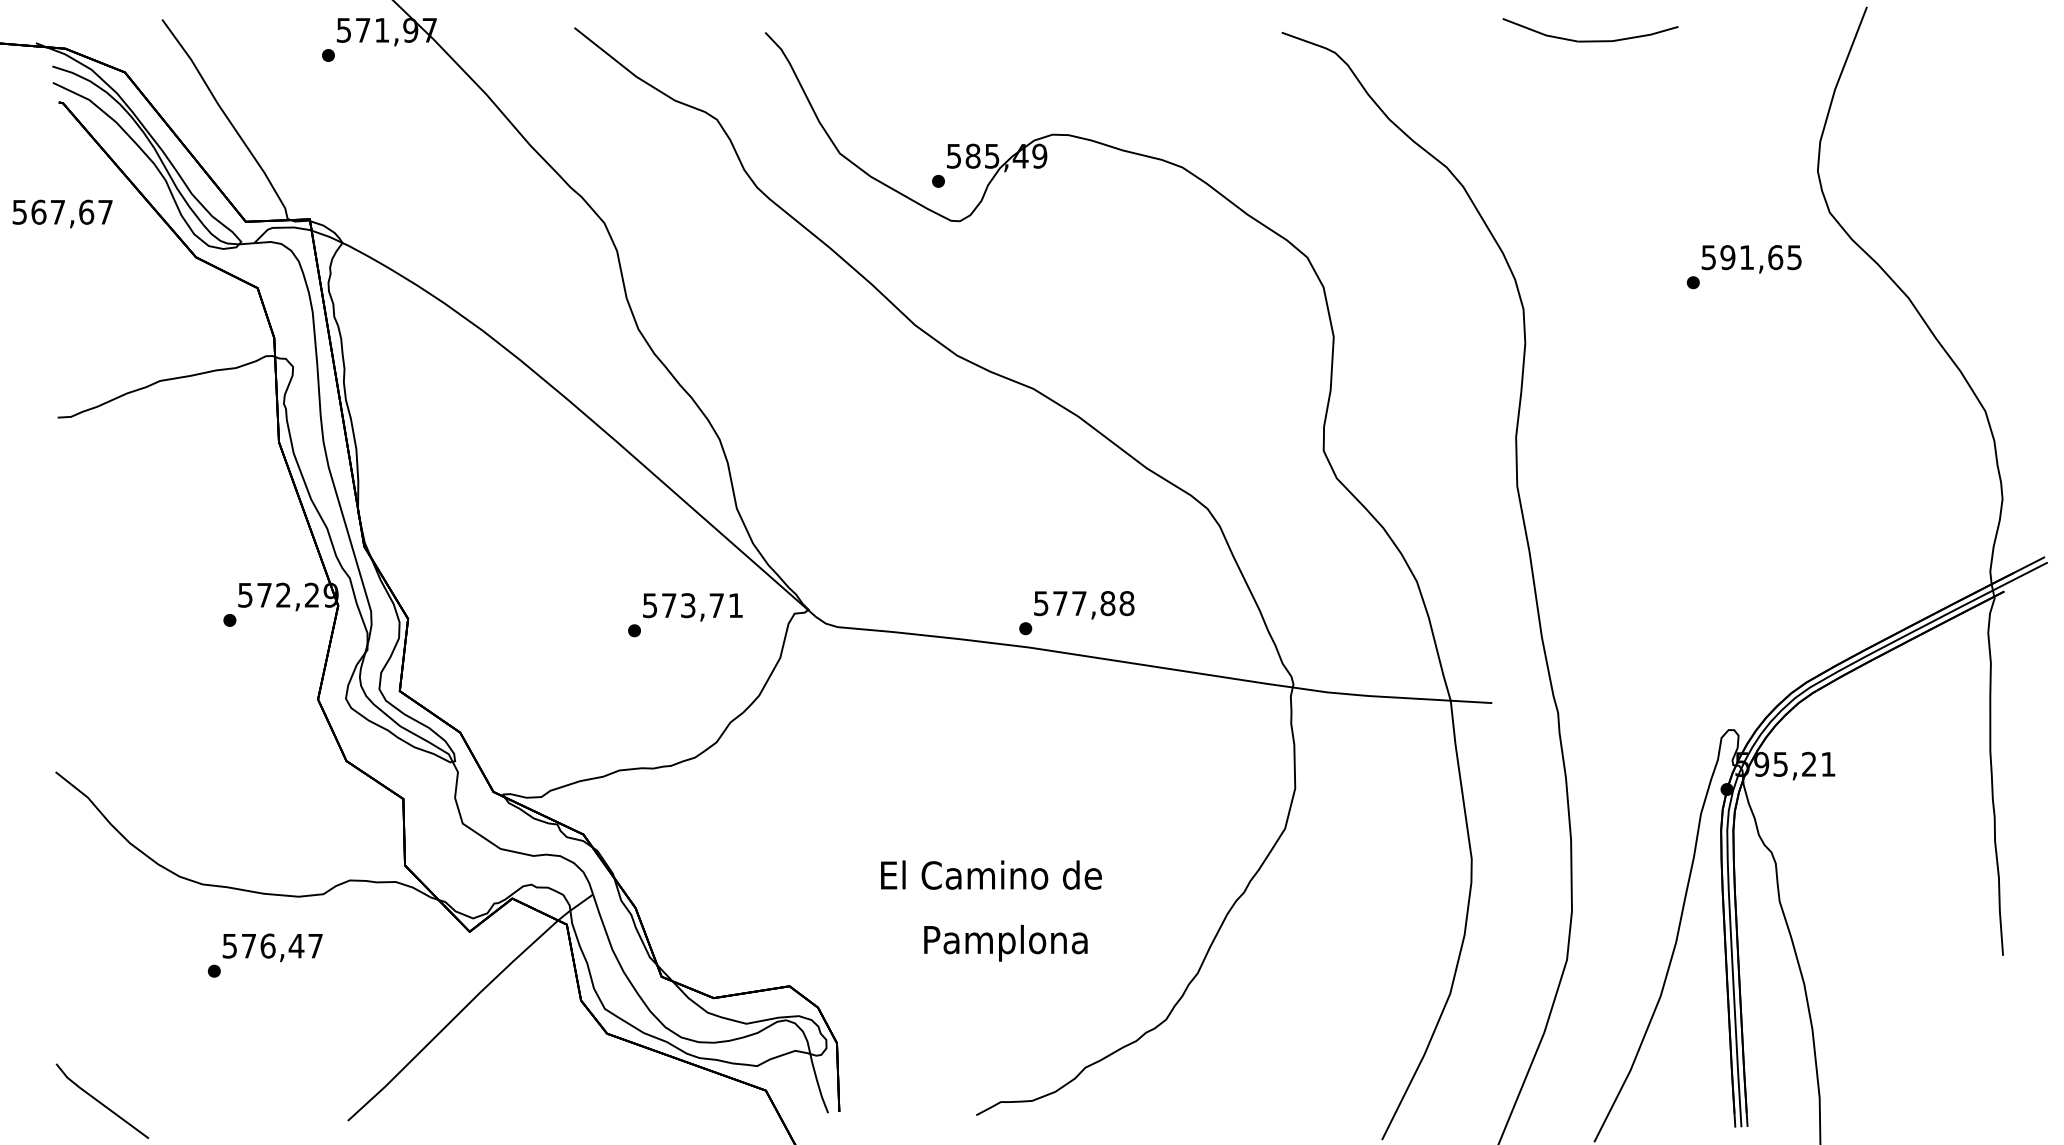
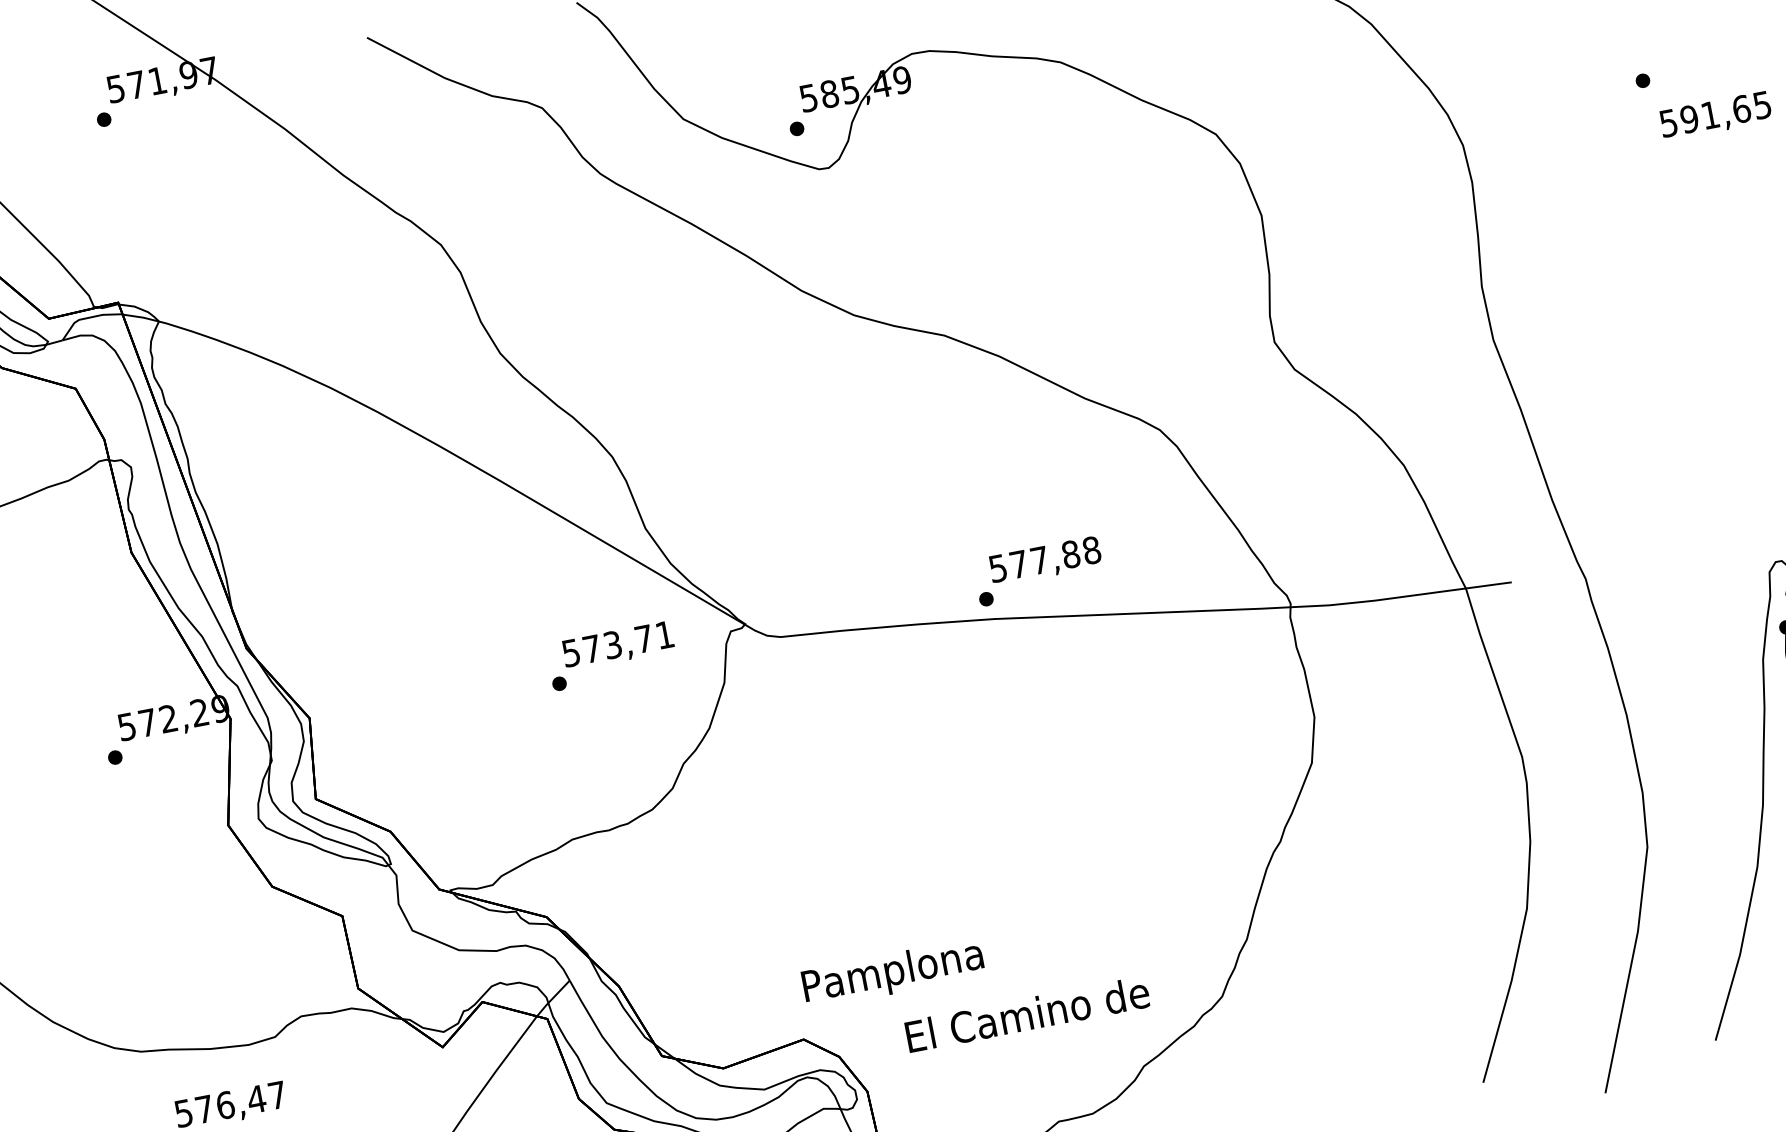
text: (1751, 259) -> (1715, 116), moved
text: (991, 874) -> (1027, 1013), moved
text: (1005, 943) -> (892, 973), moved

